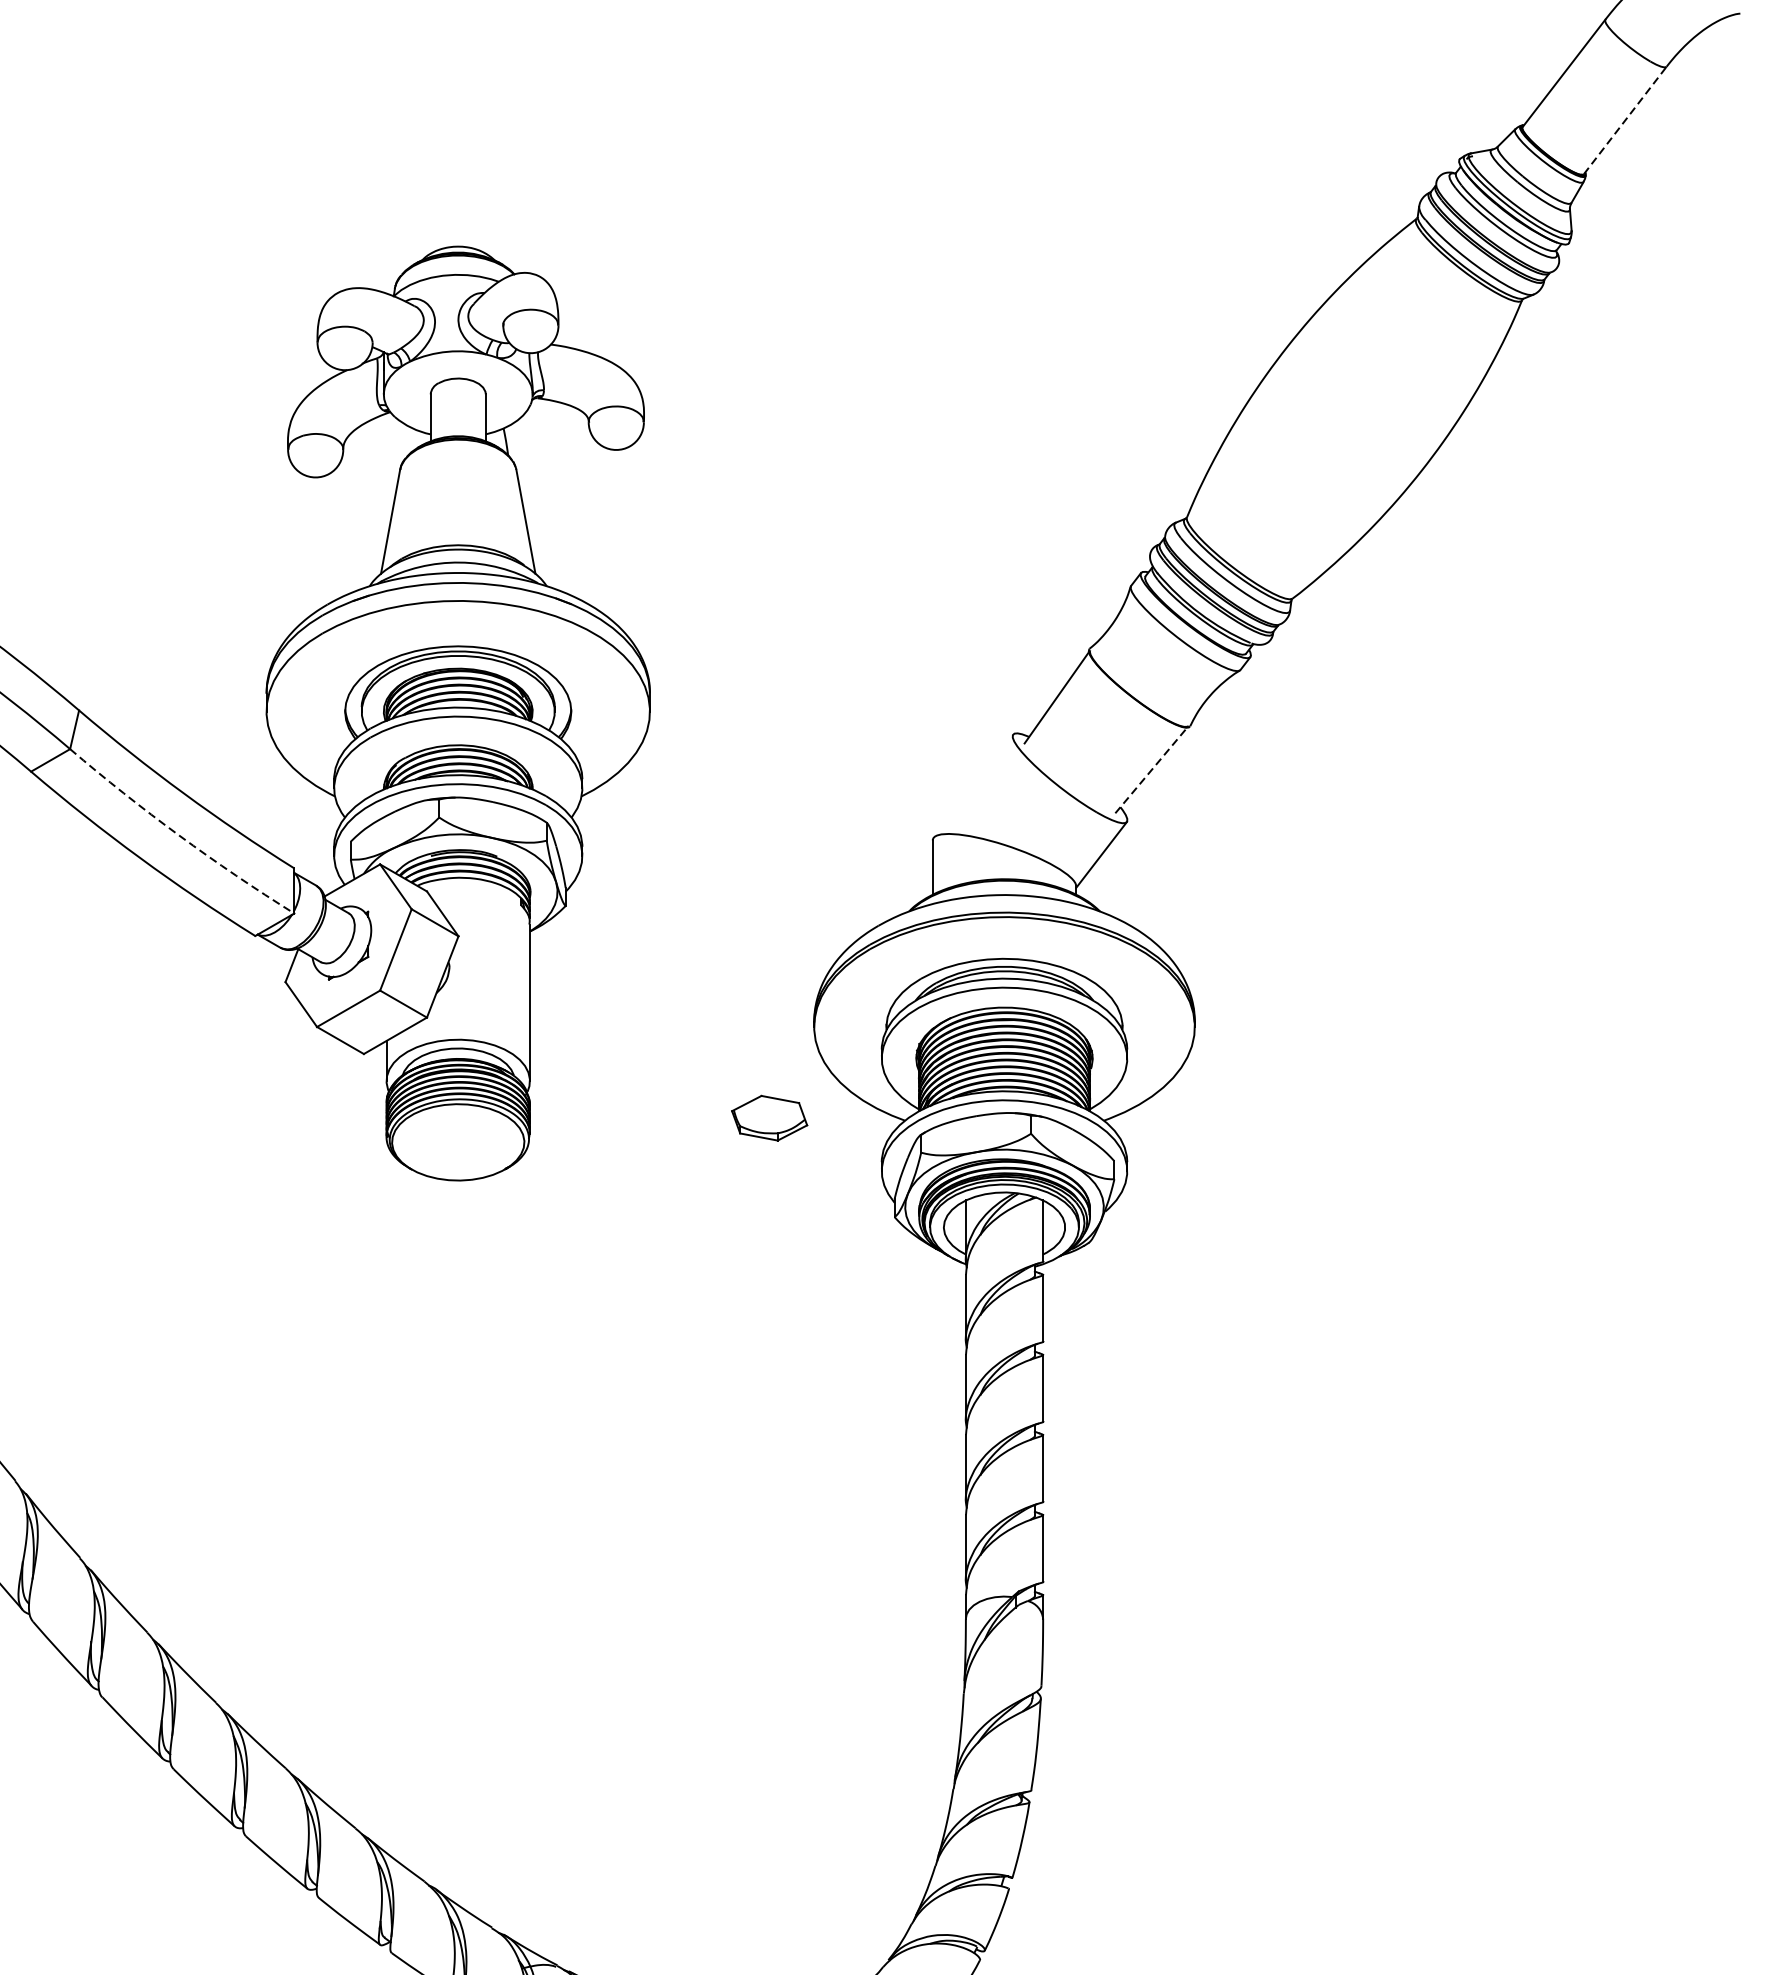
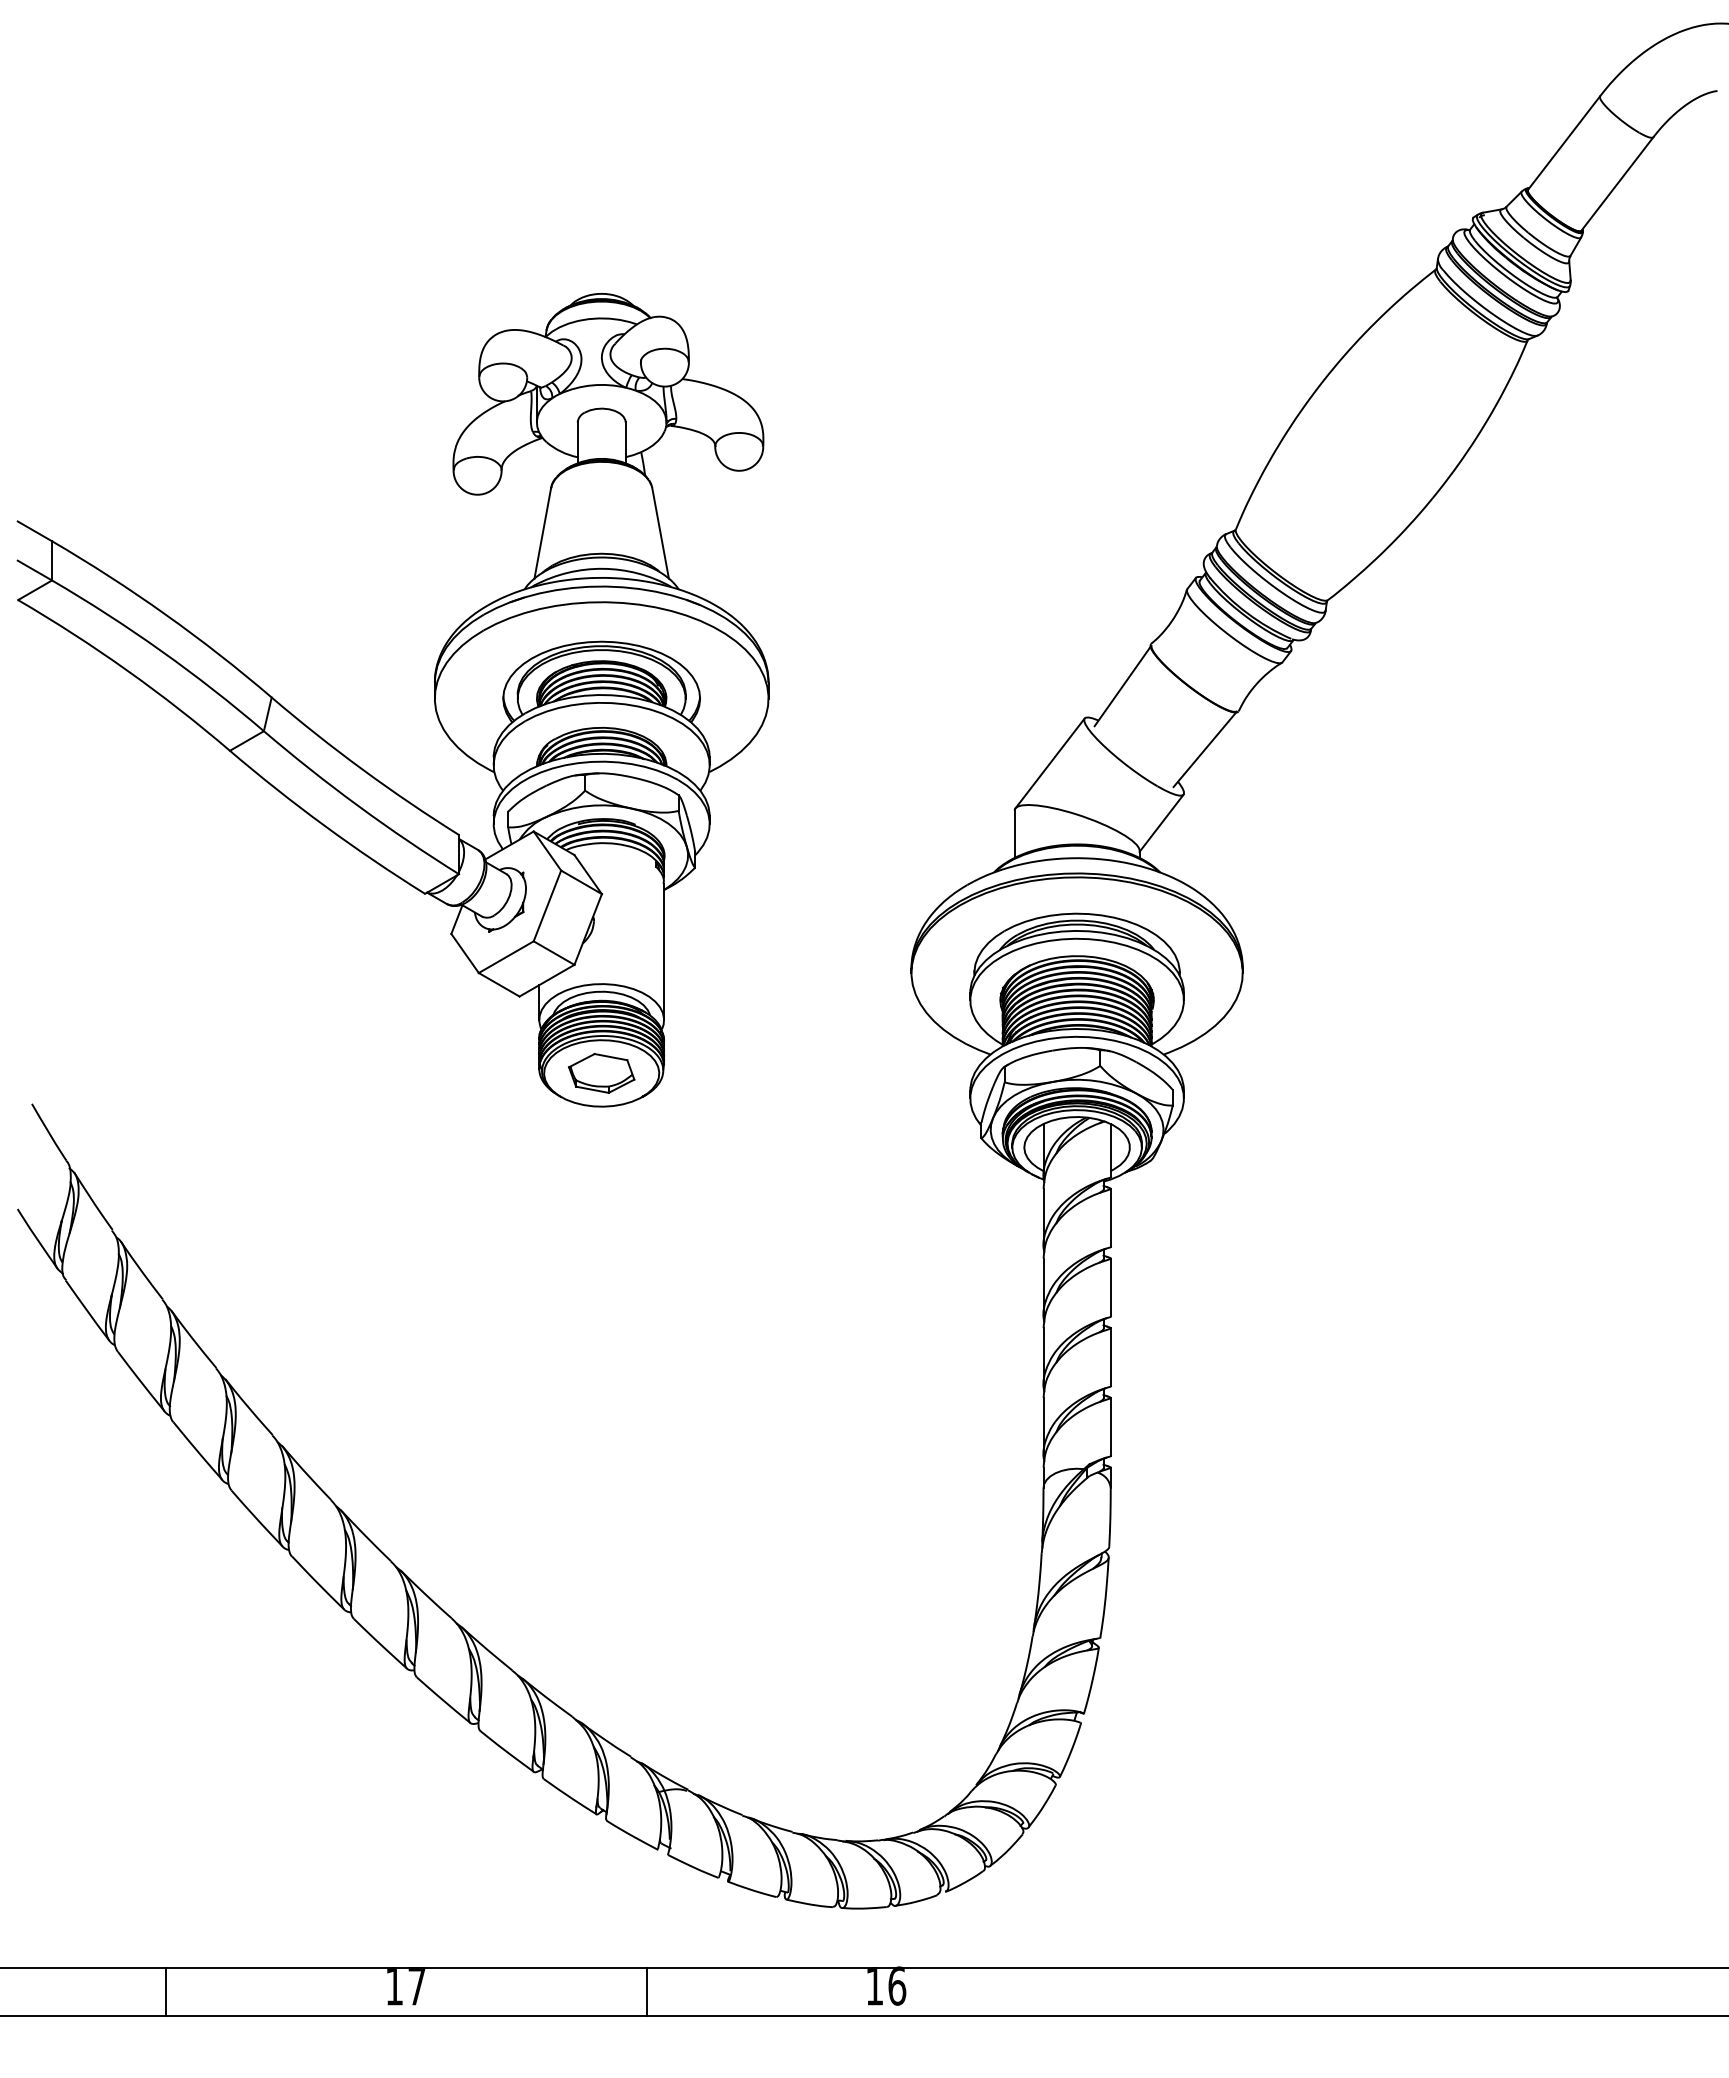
line: (1625, 119) -> (1617, 183), dashed -> solid
line: (1150, 770) -> (1204, 749), dashed -> solid
line: (972, 786) -> (1049, 763), added
arc: (178, 835) -> (358, 806), dashed -> solid
part: (769, 1118) -> (601, 1073), moved

